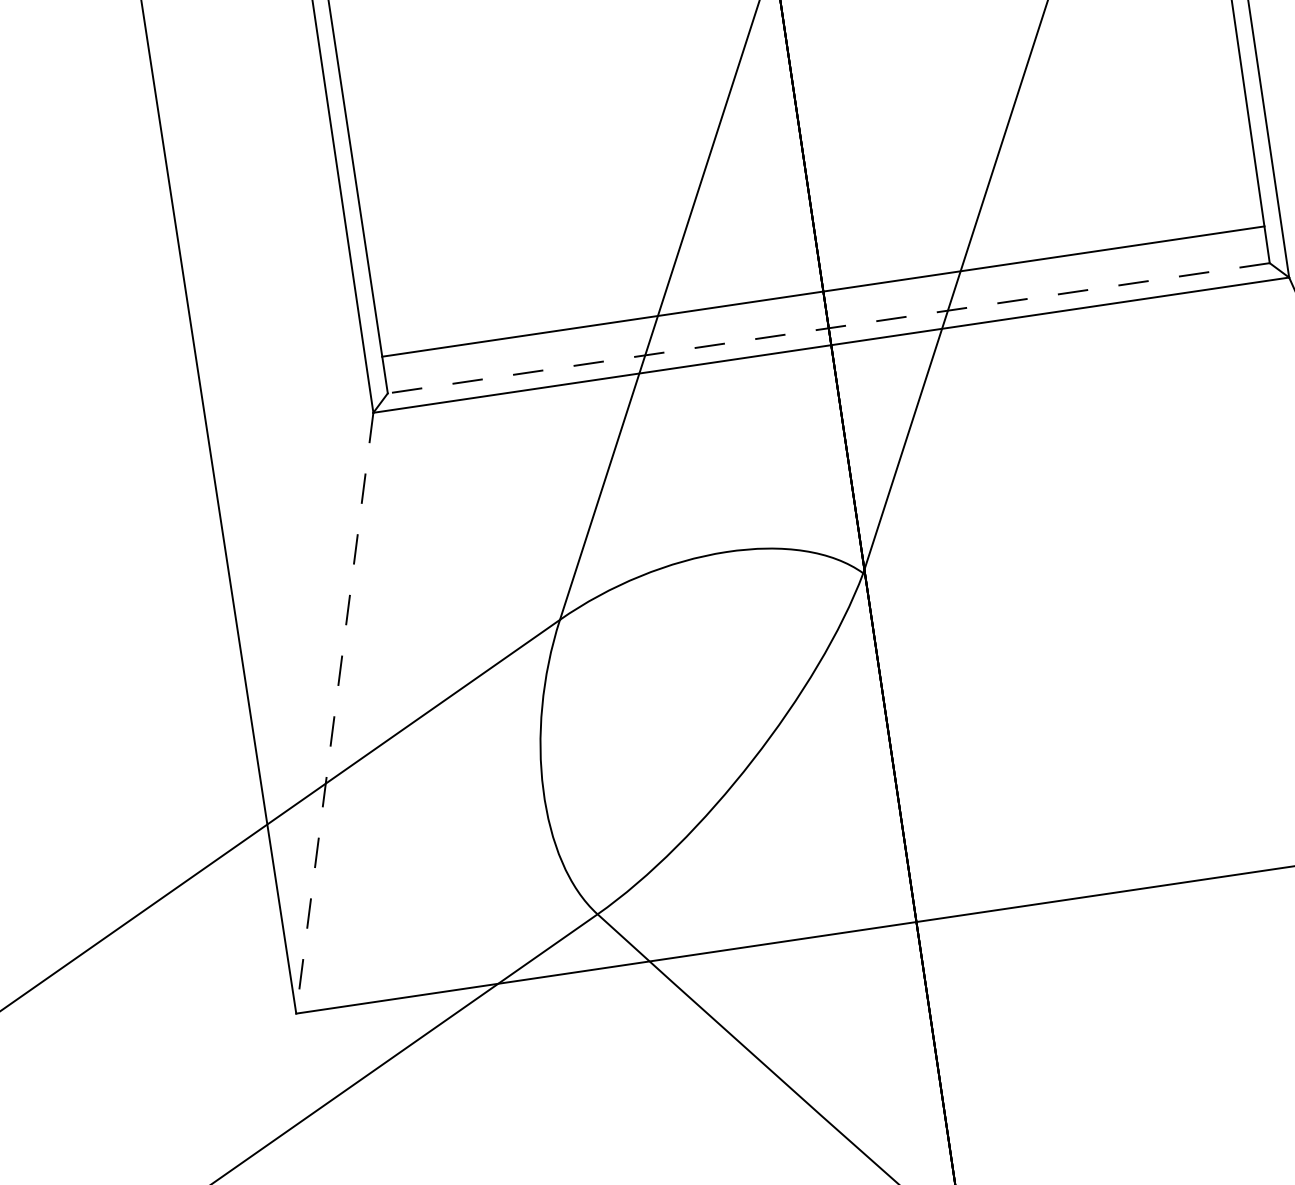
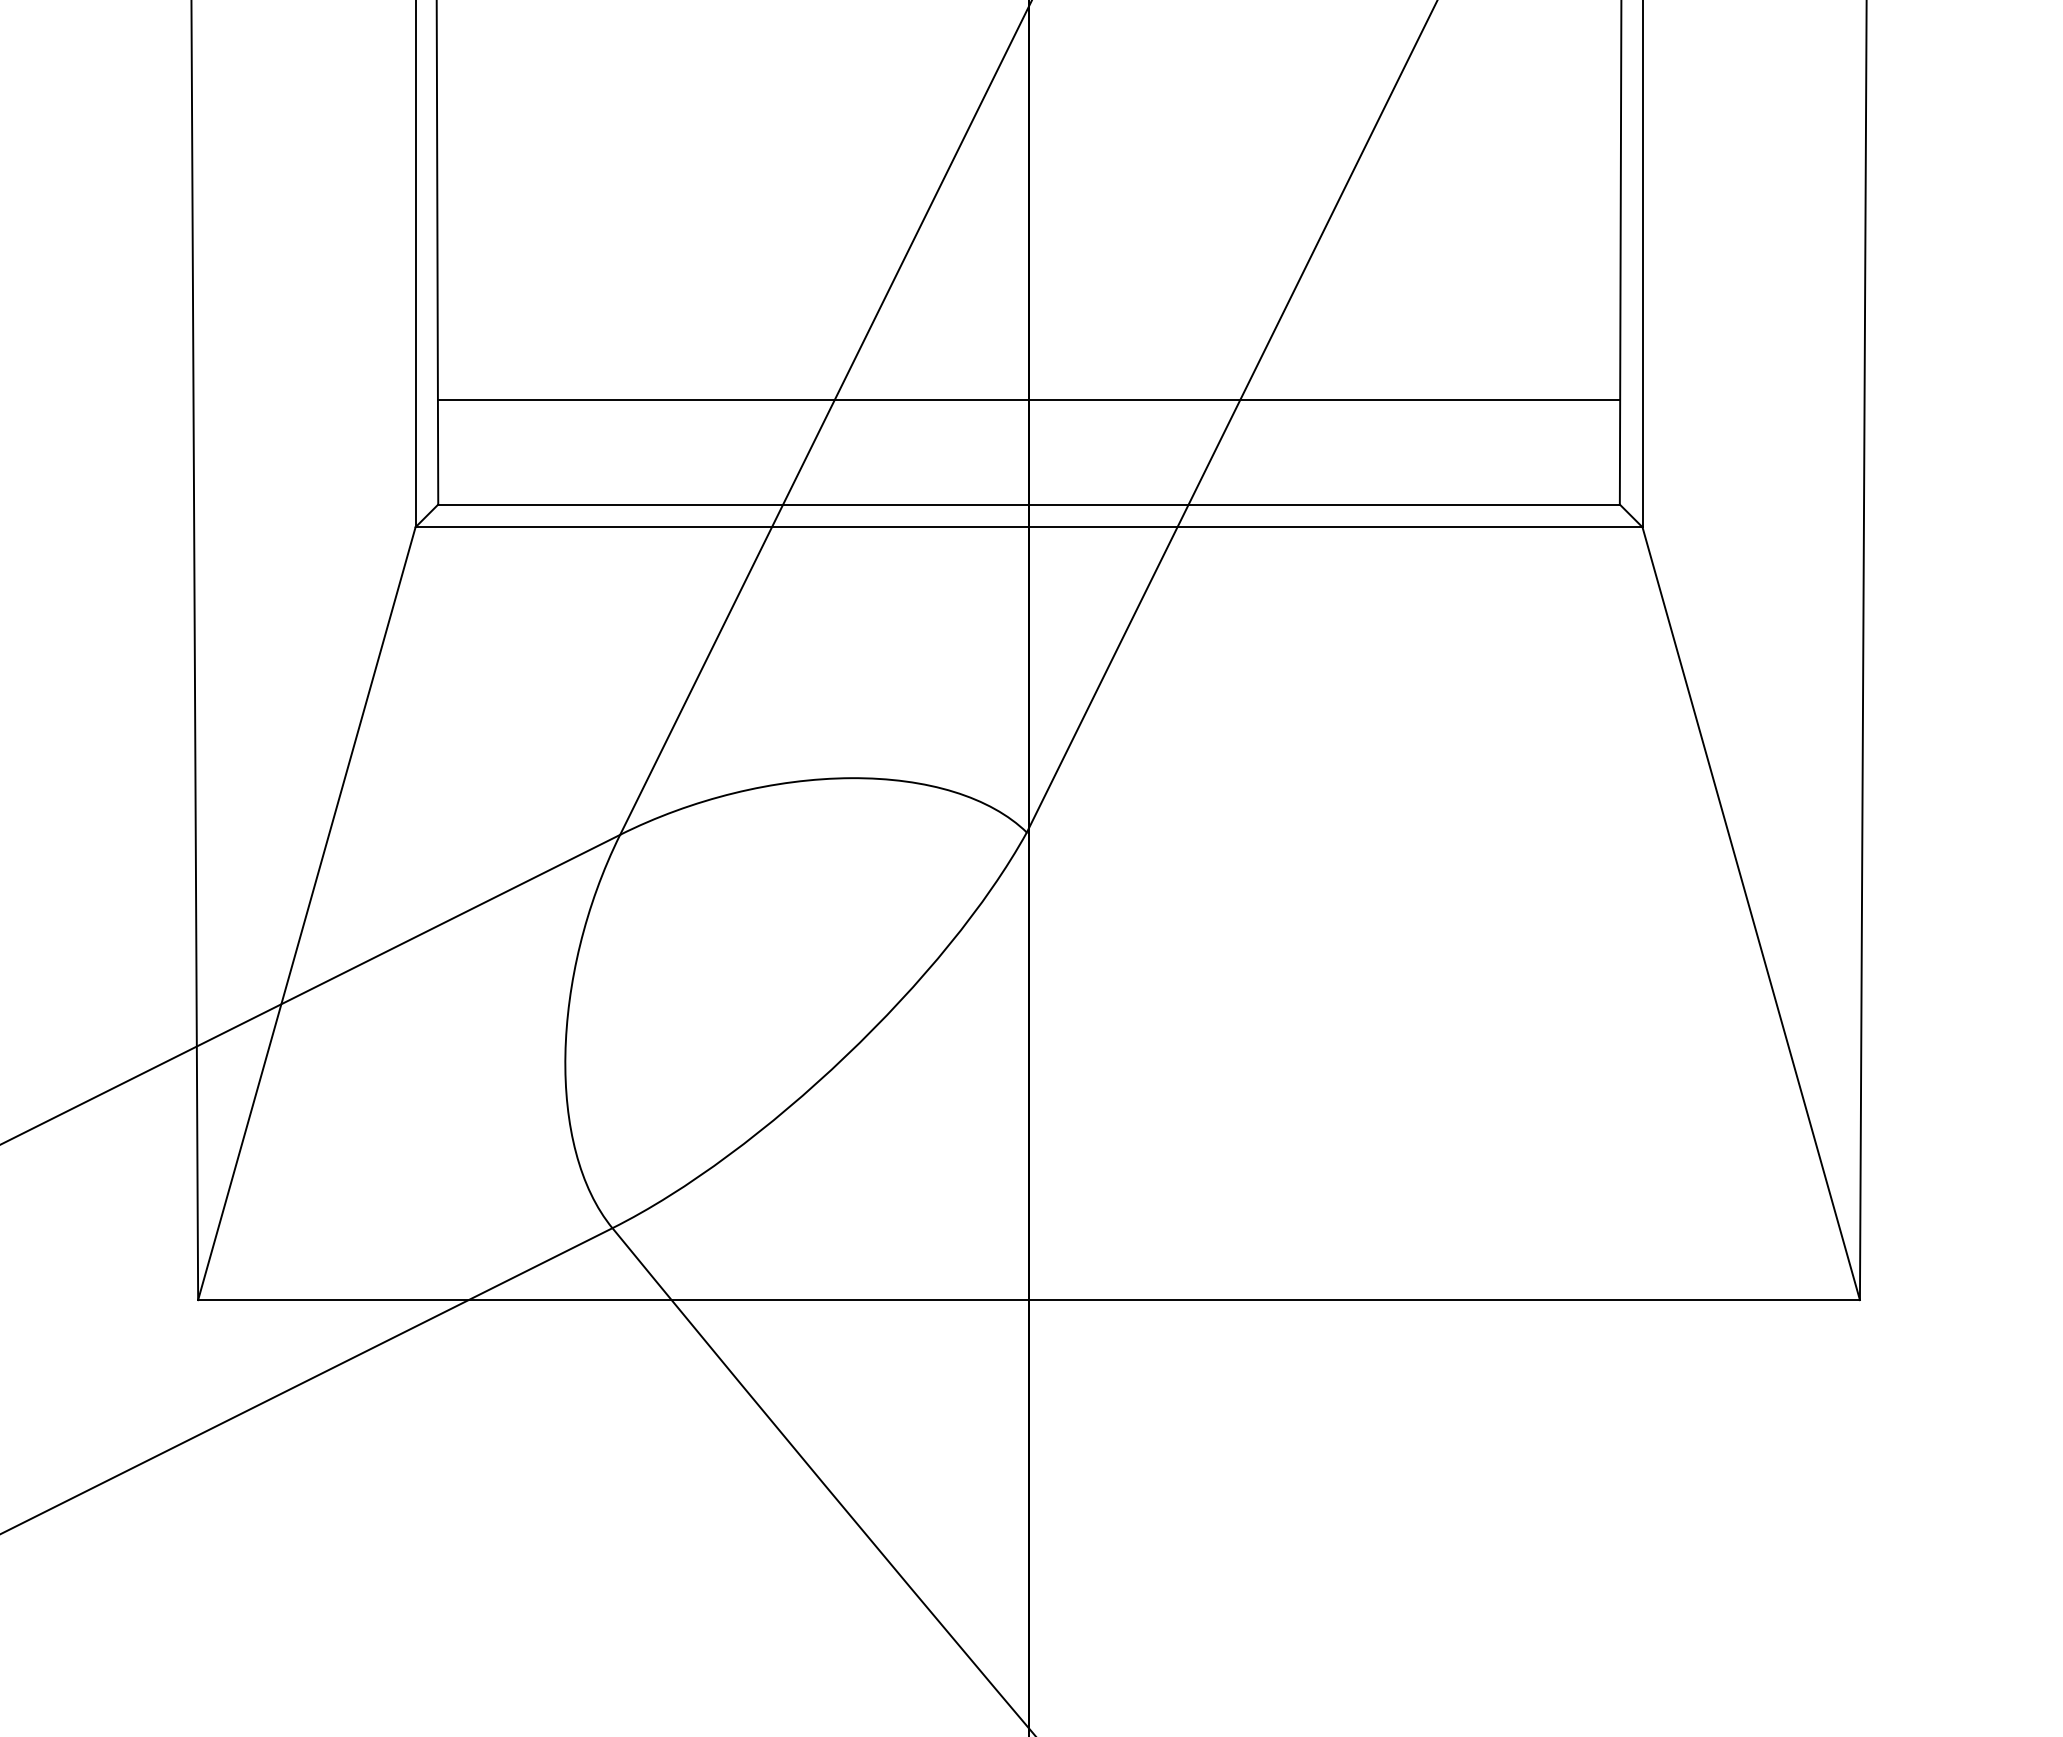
line: (822, 291) -> (1028, 400), moved
line: (829, 328) -> (1029, 504), dashed -> solid
line: (334, 713) -> (306, 914), dashed -> solid

